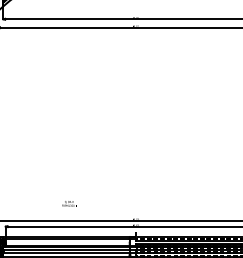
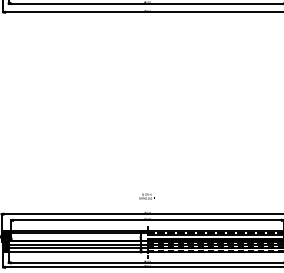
text: (69, 203) -> (146, 196), moved

